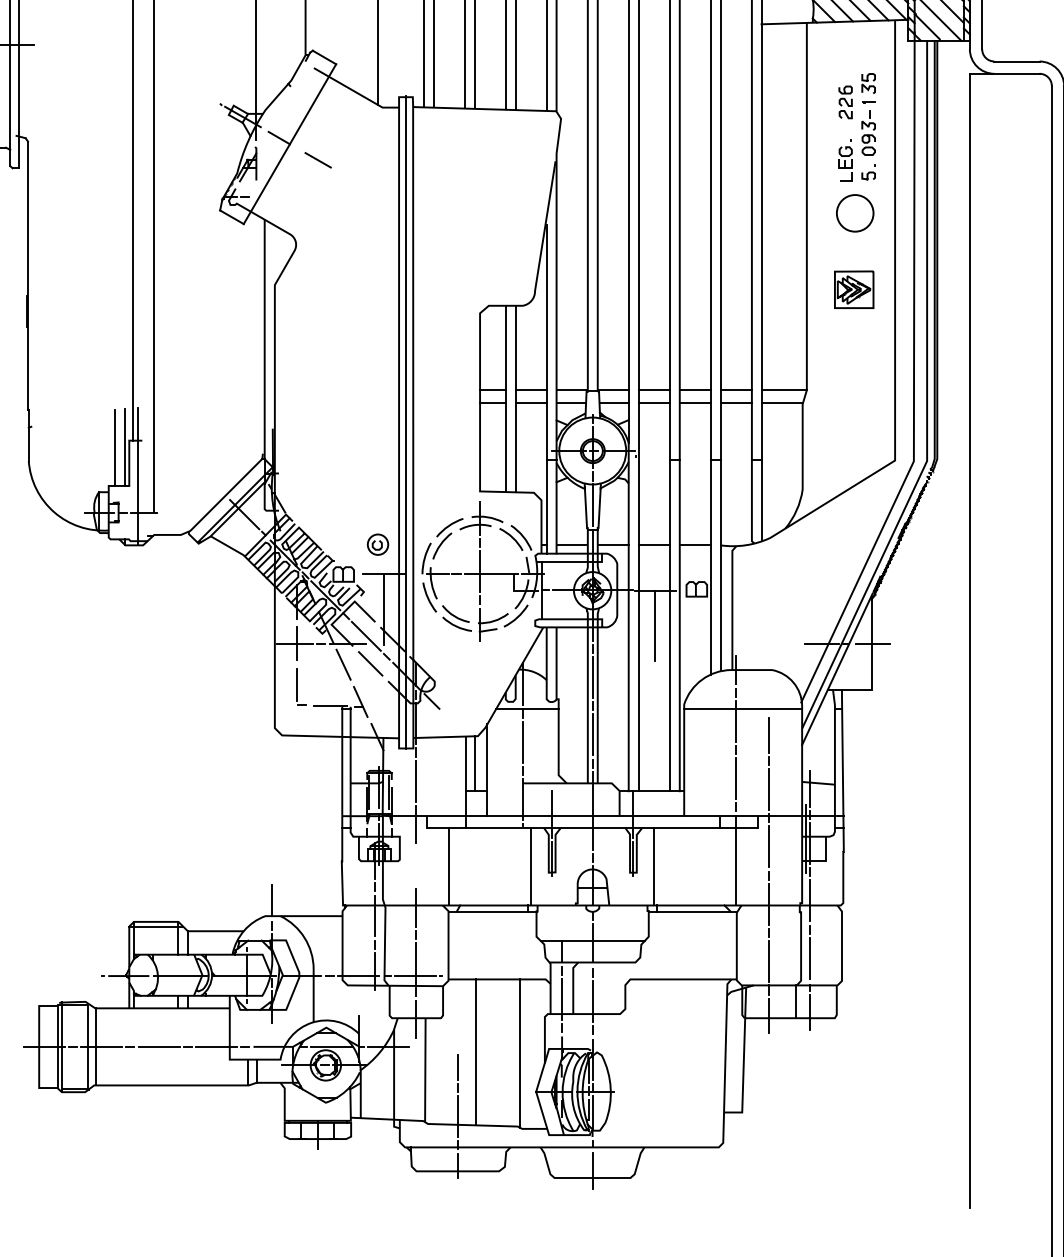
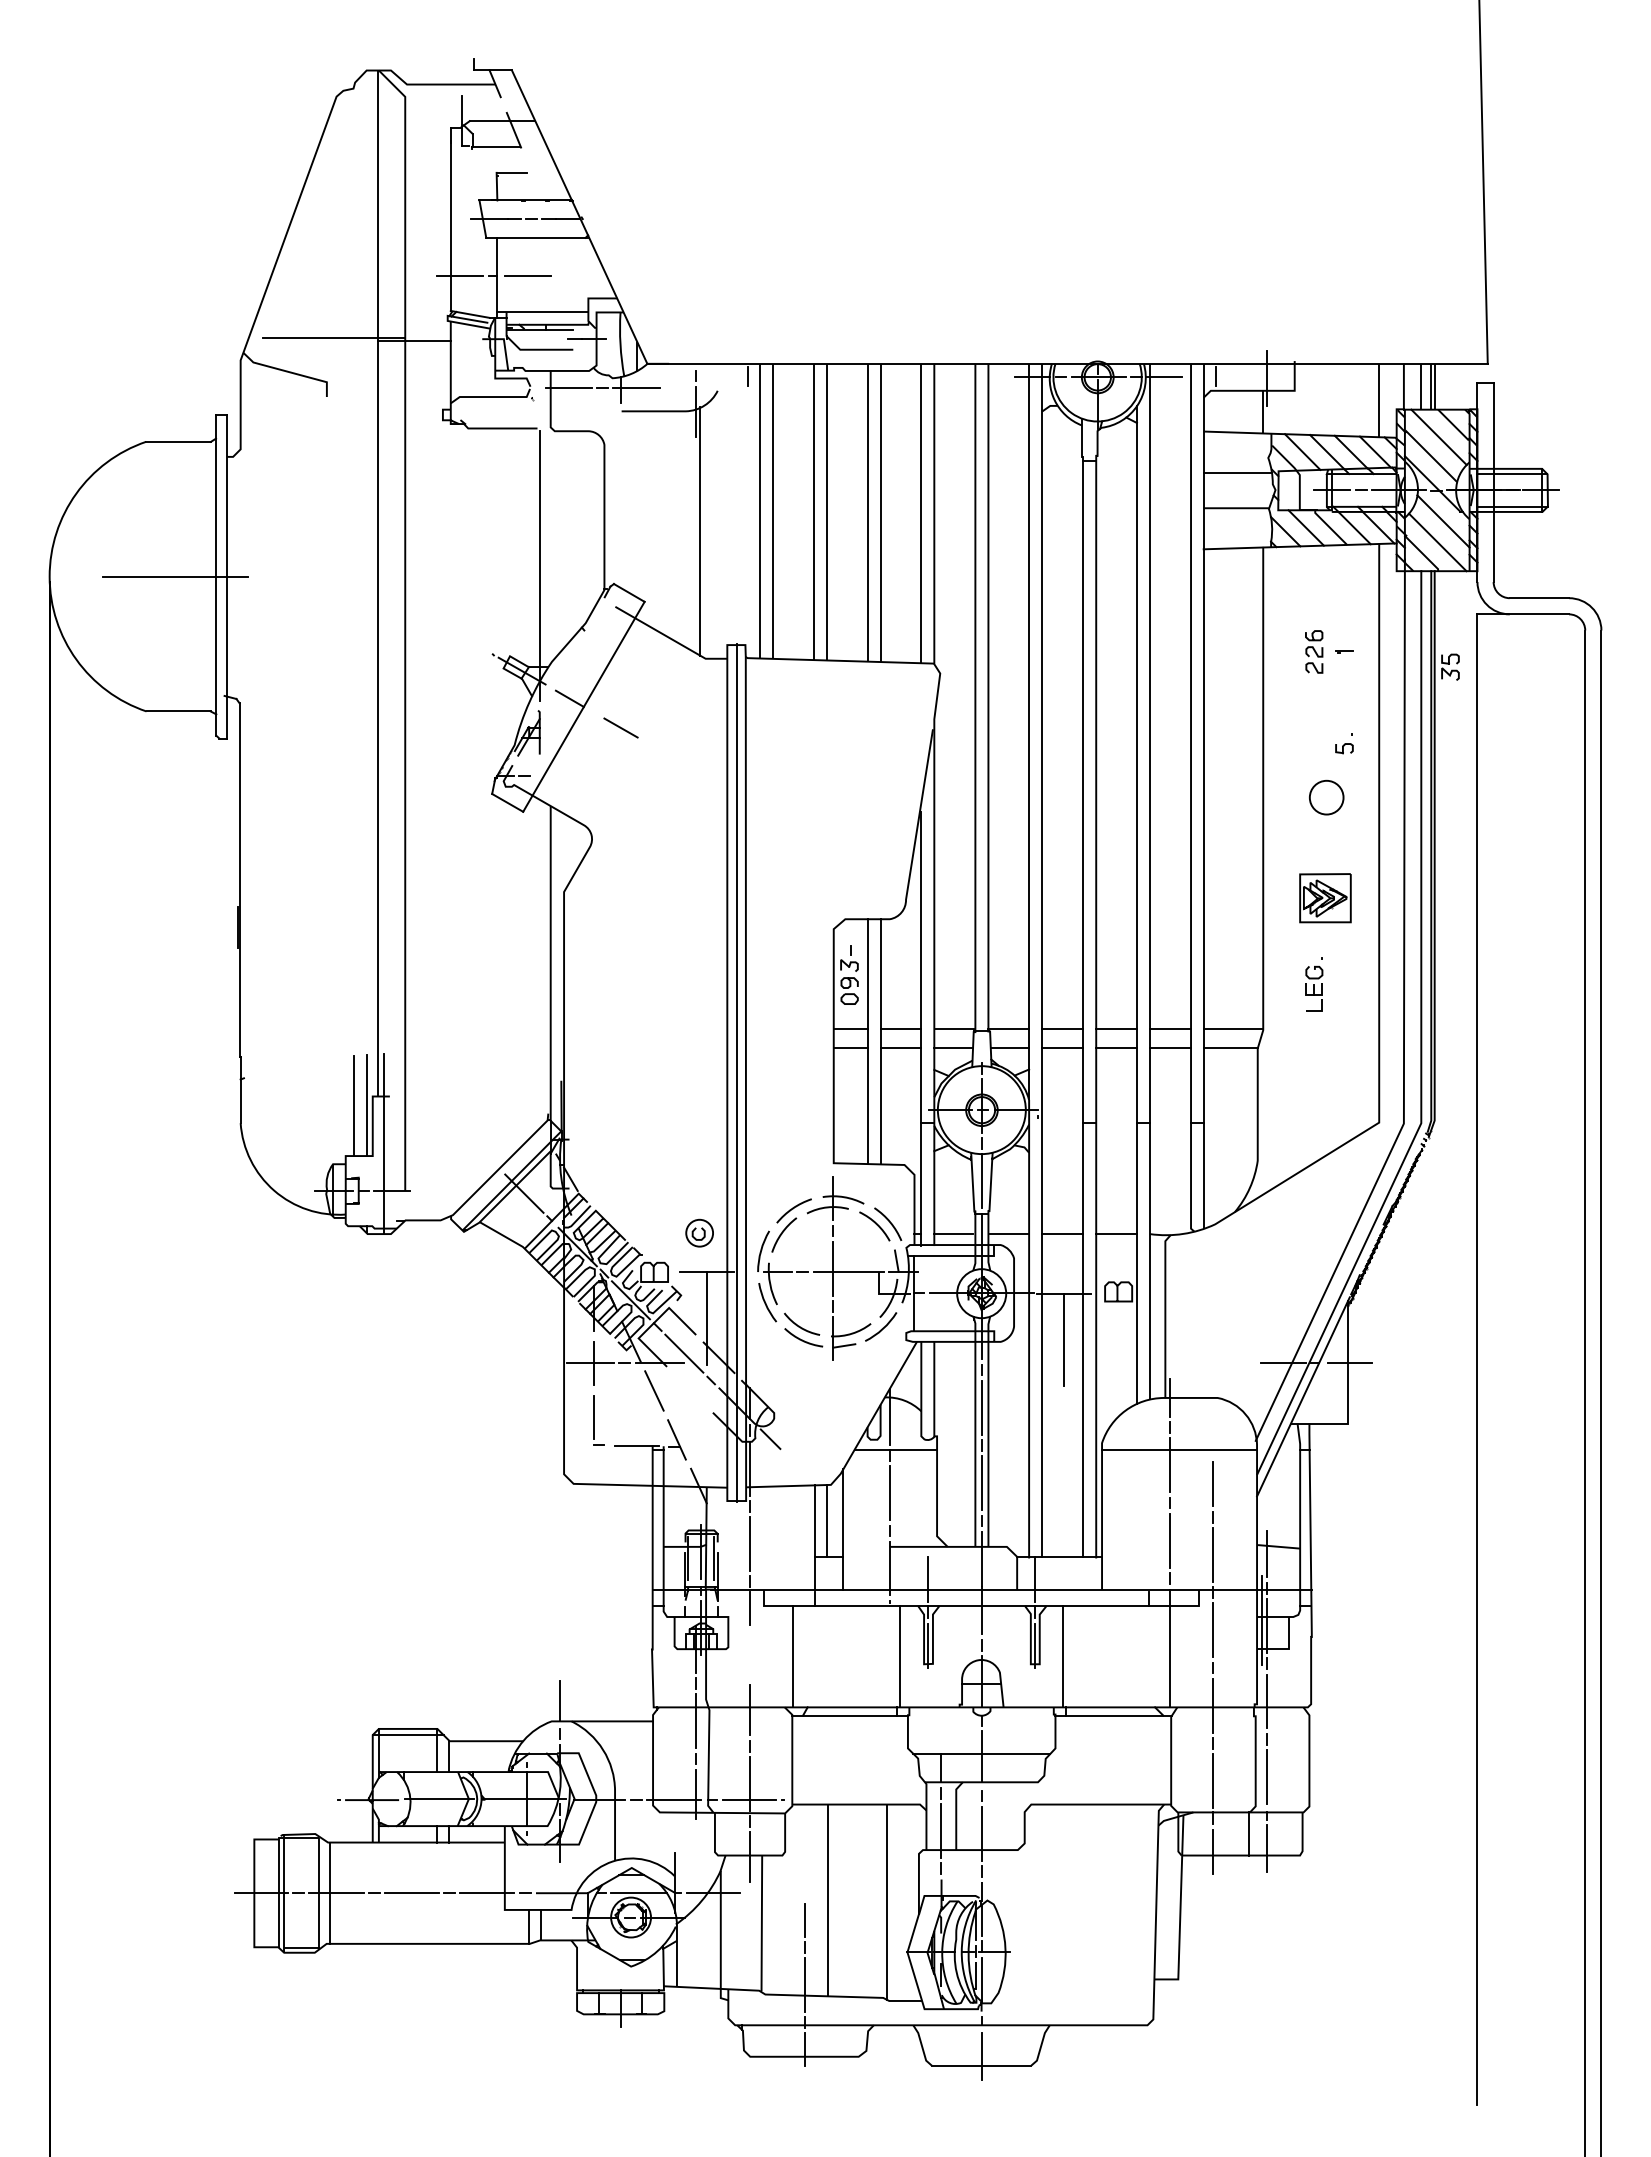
part: (868, 83) -> (1450, 666), moved
part: (868, 132) -> (849, 974), moved
part: (845, 160) -> (1314, 984), moved
circle: (854, 213) -> (1326, 797), size x0.7
line: (370, 663) -> (689, 1389), removed

